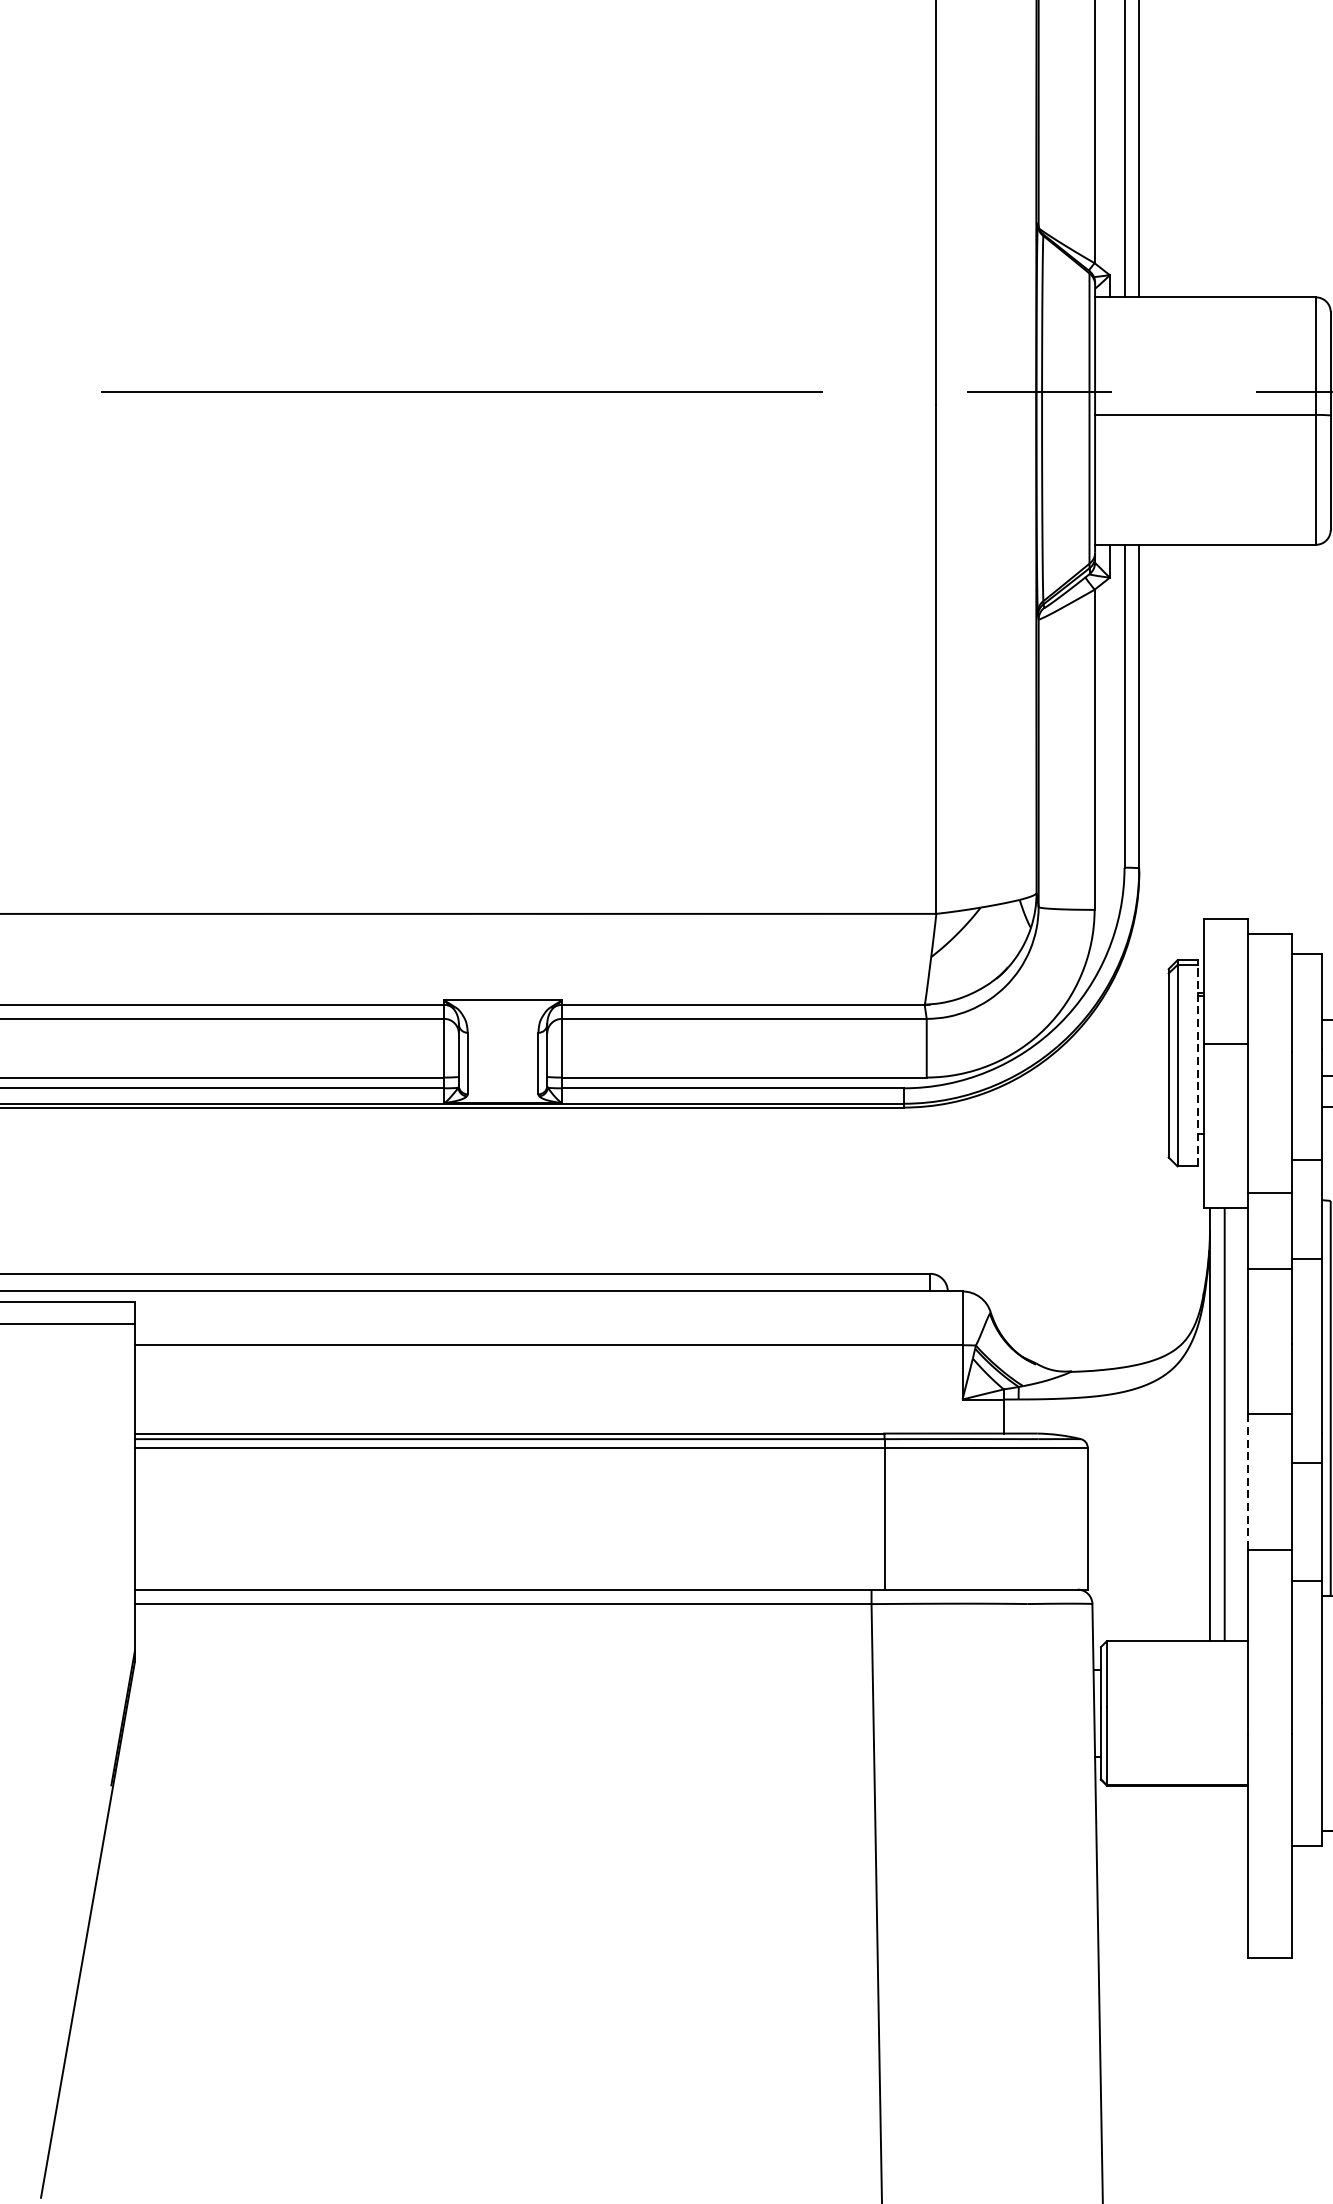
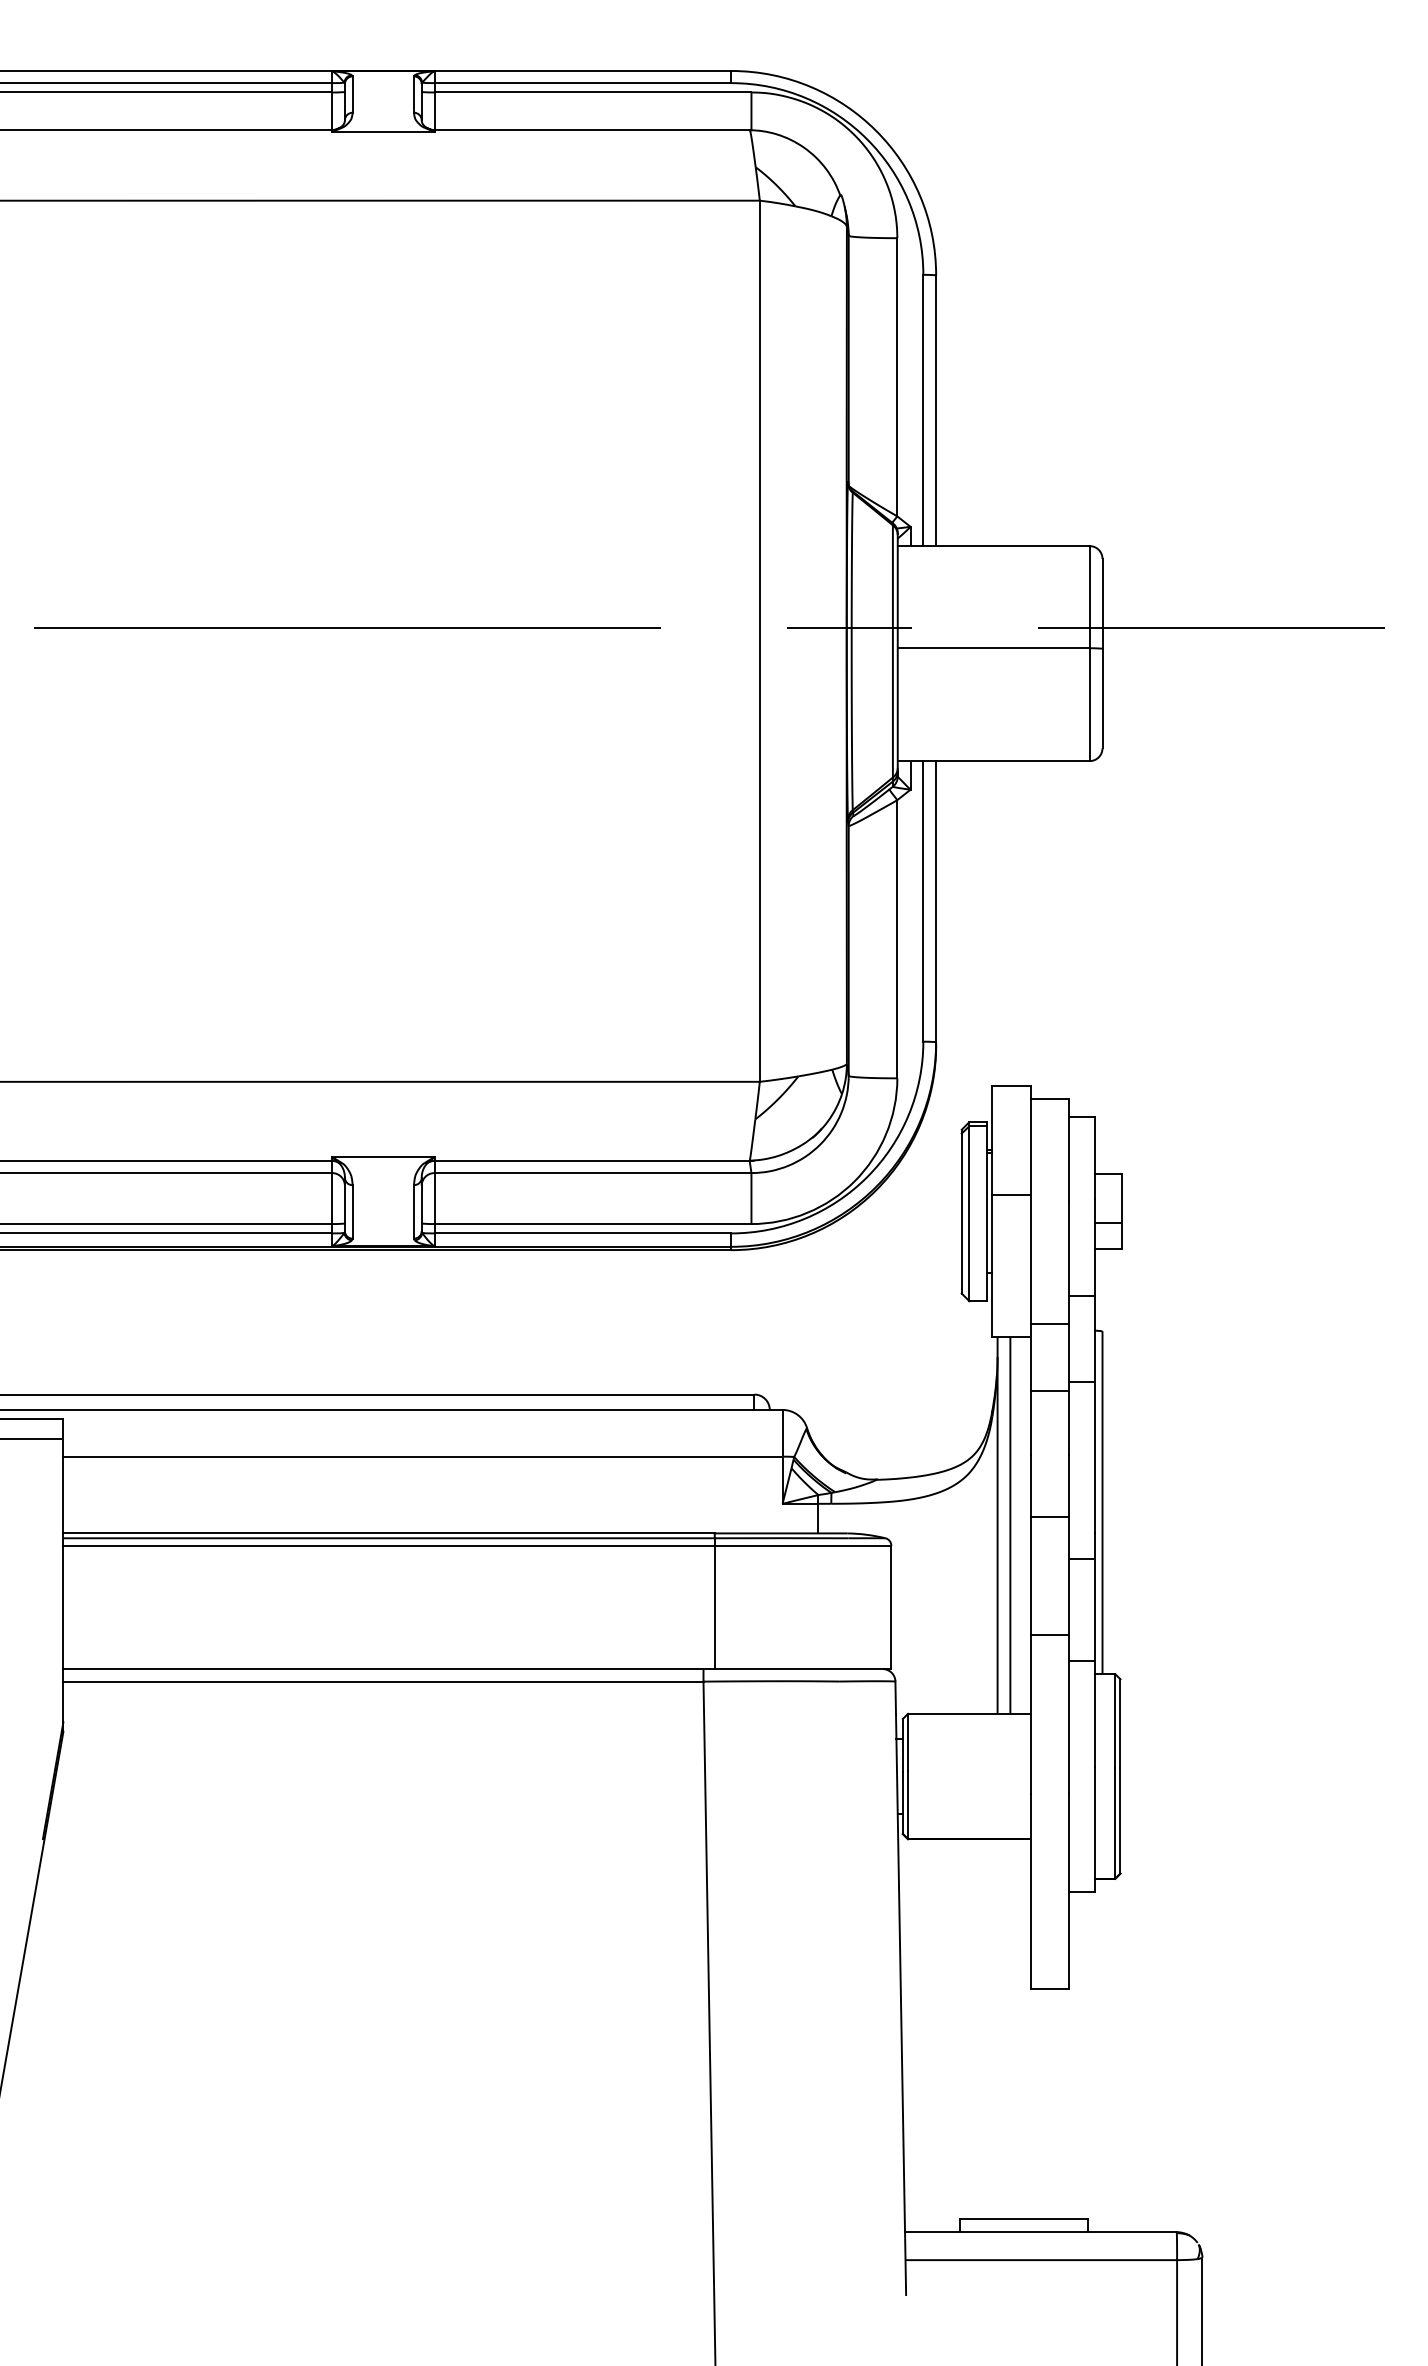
line: (1198, 1065) -> (987, 1213), dashed -> solid
line: (1247, 1483) -> (1030, 1576), dashed -> solid

